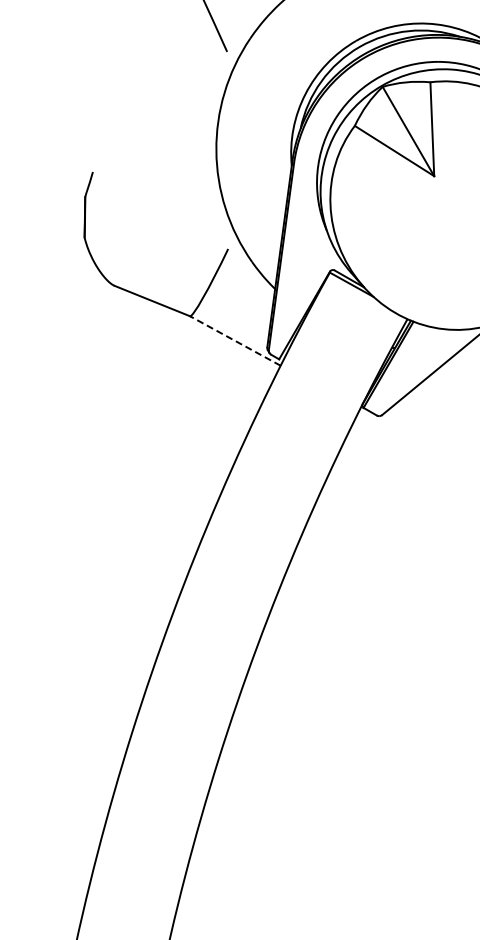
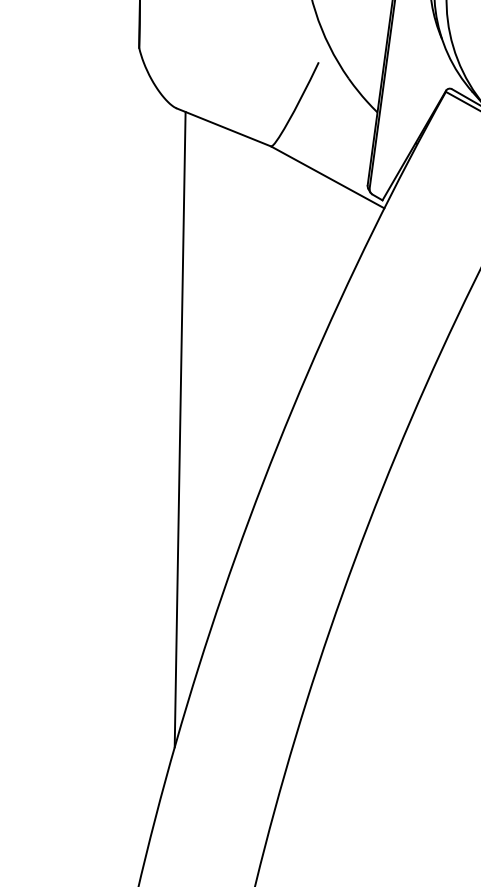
line: (235, 340) -> (327, 176), dashed -> solid
line: (117, 542) -> (180, 429), added

